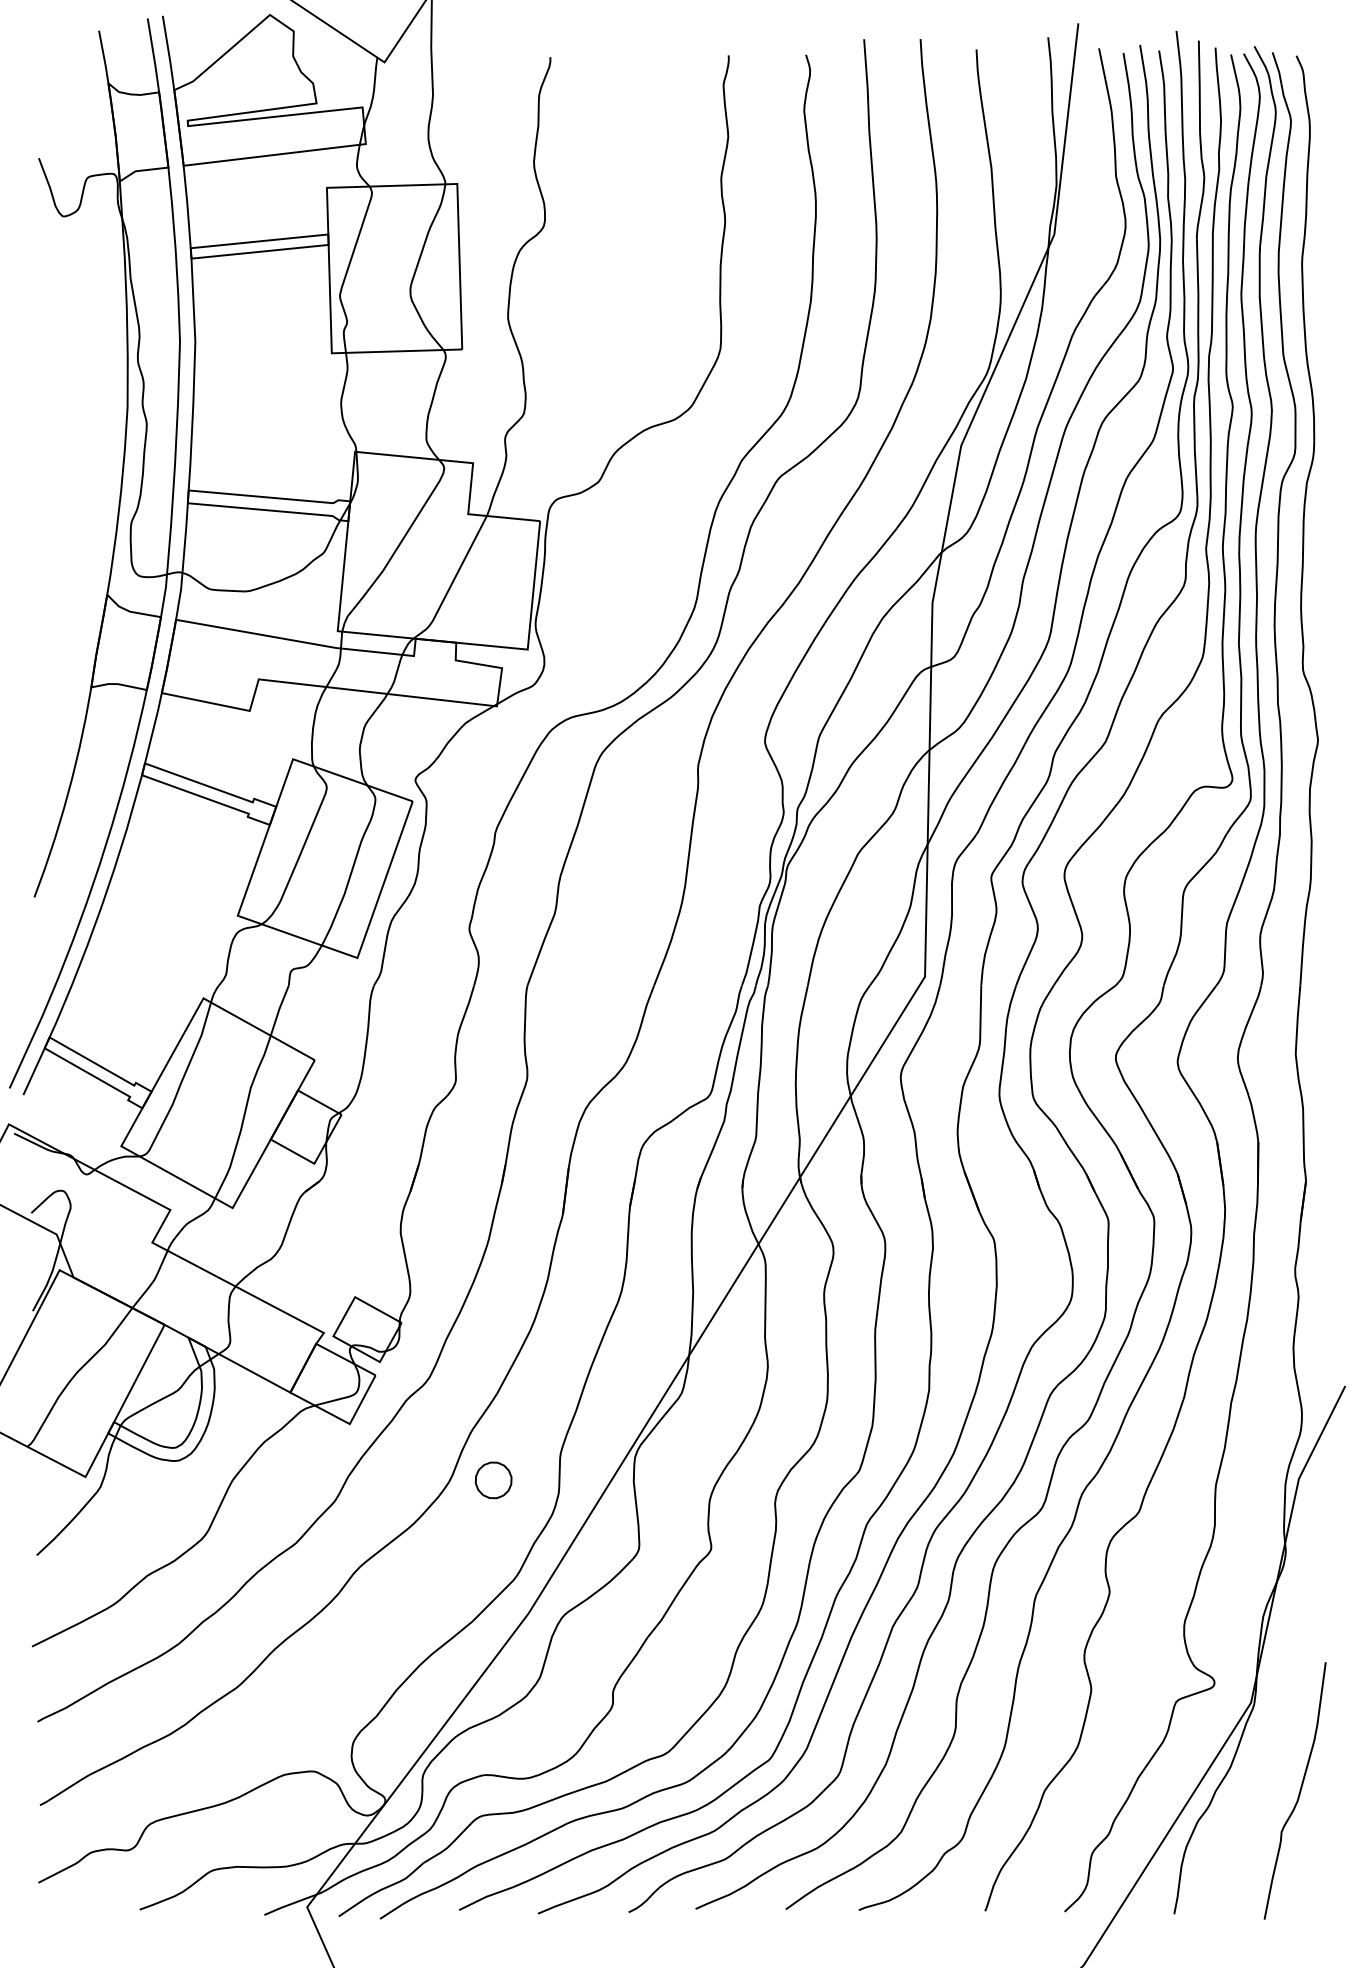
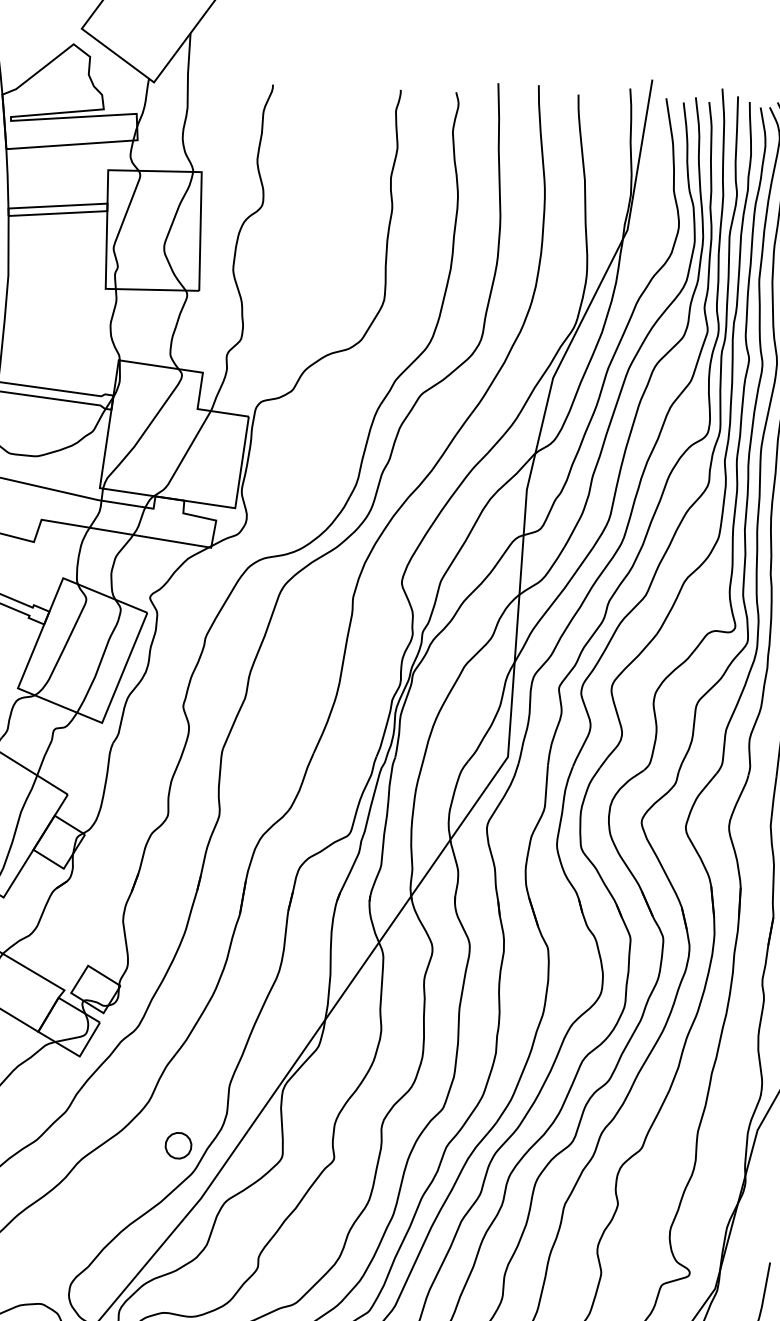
part: (493, 1480) -> (178, 1145), moved

